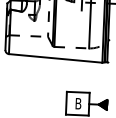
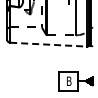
line: (55, 58) -> (48, 44), solid -> dashed

